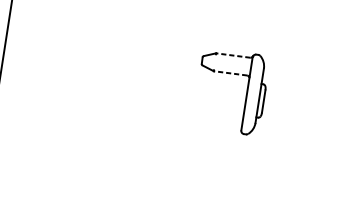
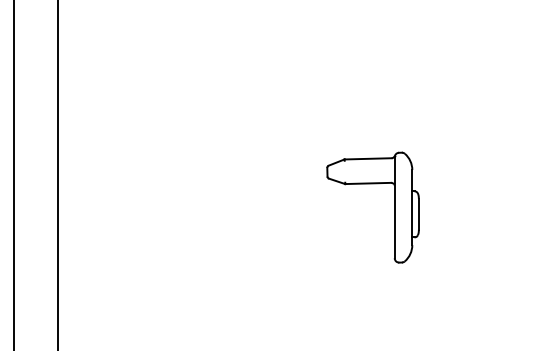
line: (233, 55) -> (368, 158), dashed -> solid
line: (230, 73) -> (368, 183), dashed -> solid

